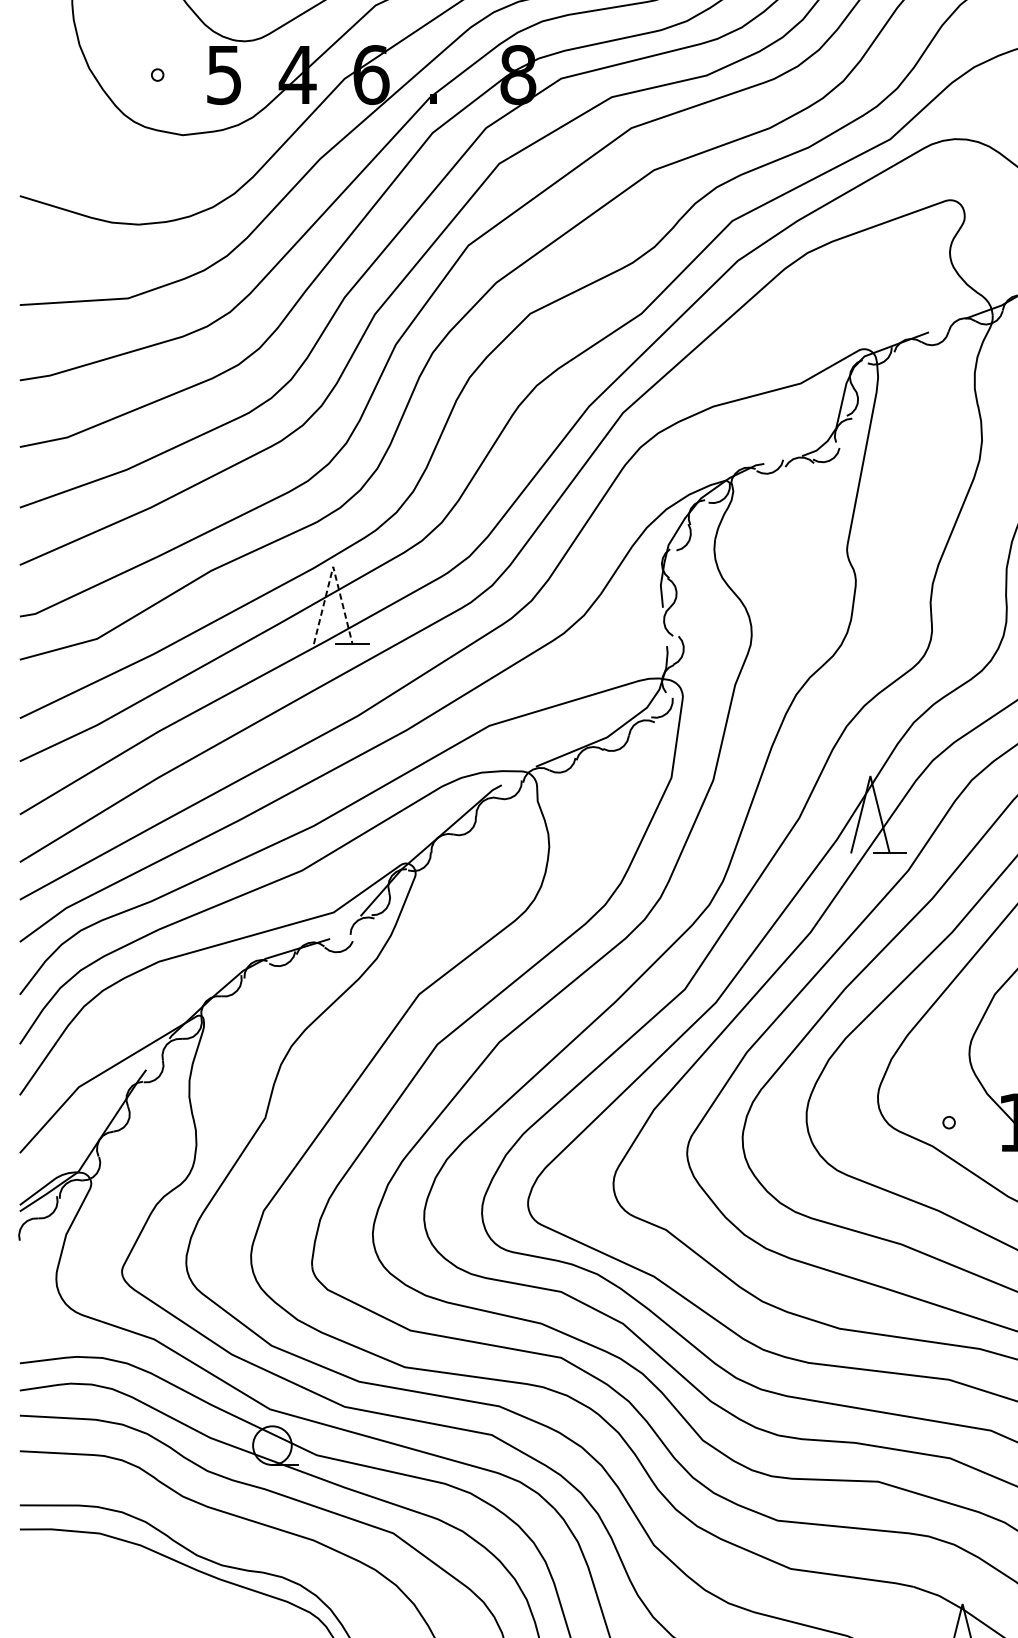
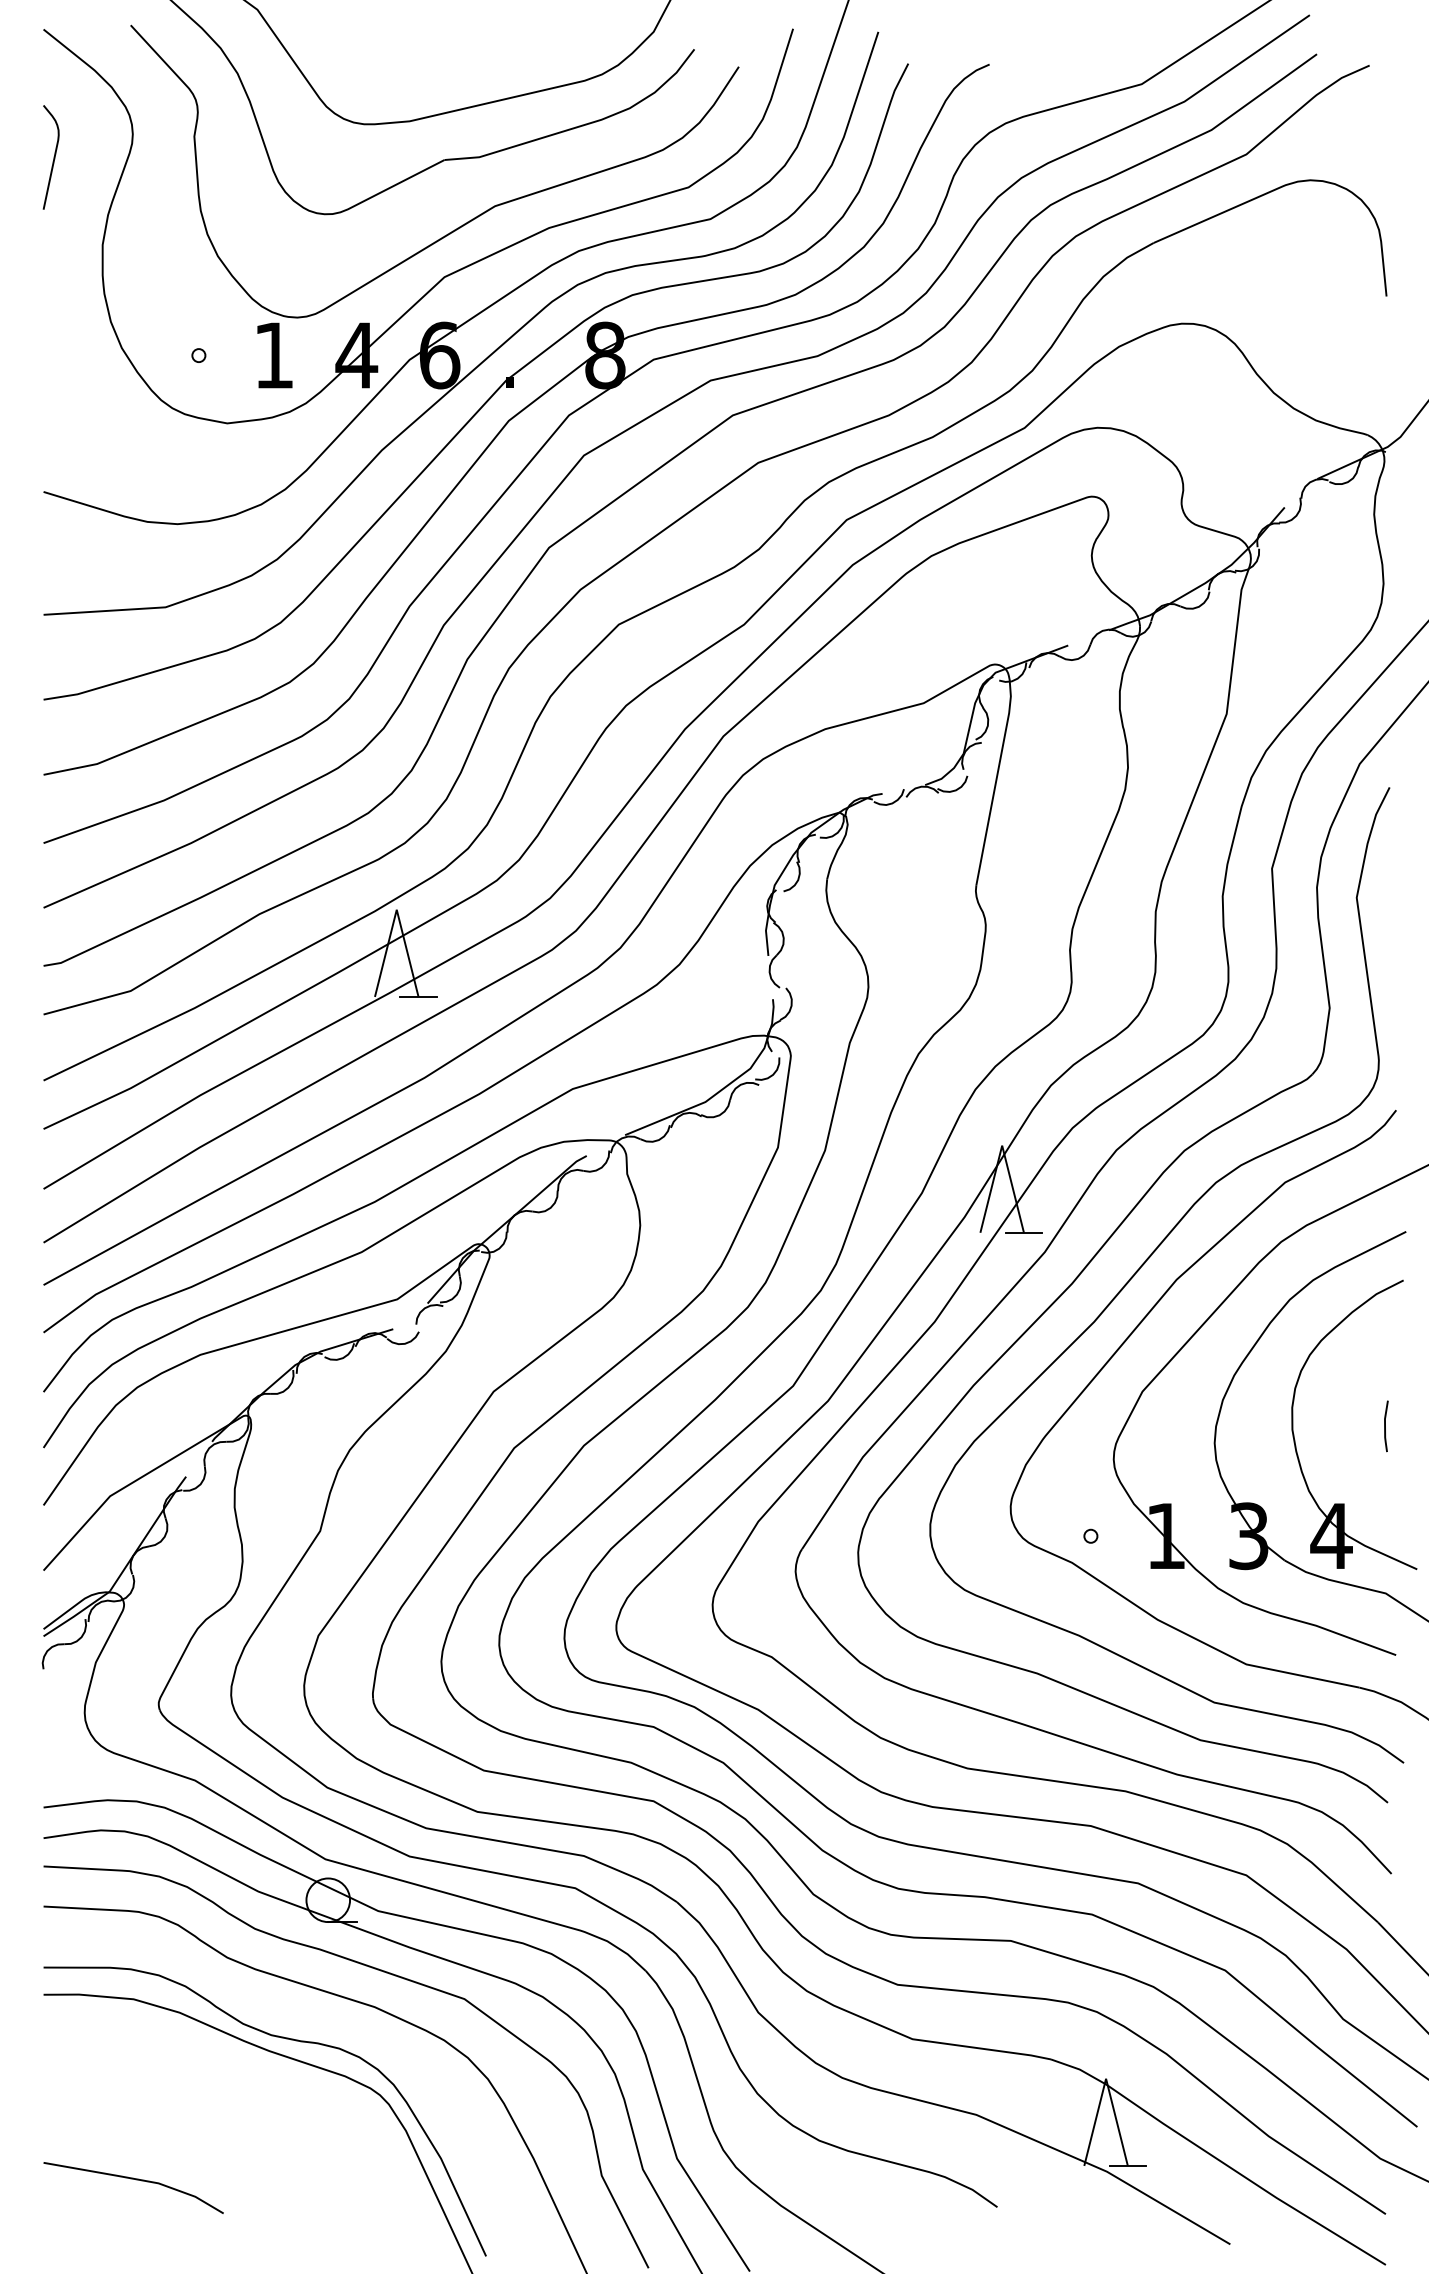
text: (223, 74) -> (273, 355), 5 -> 1
line: (332, 566) -> (396, 909), dashed -> solid

